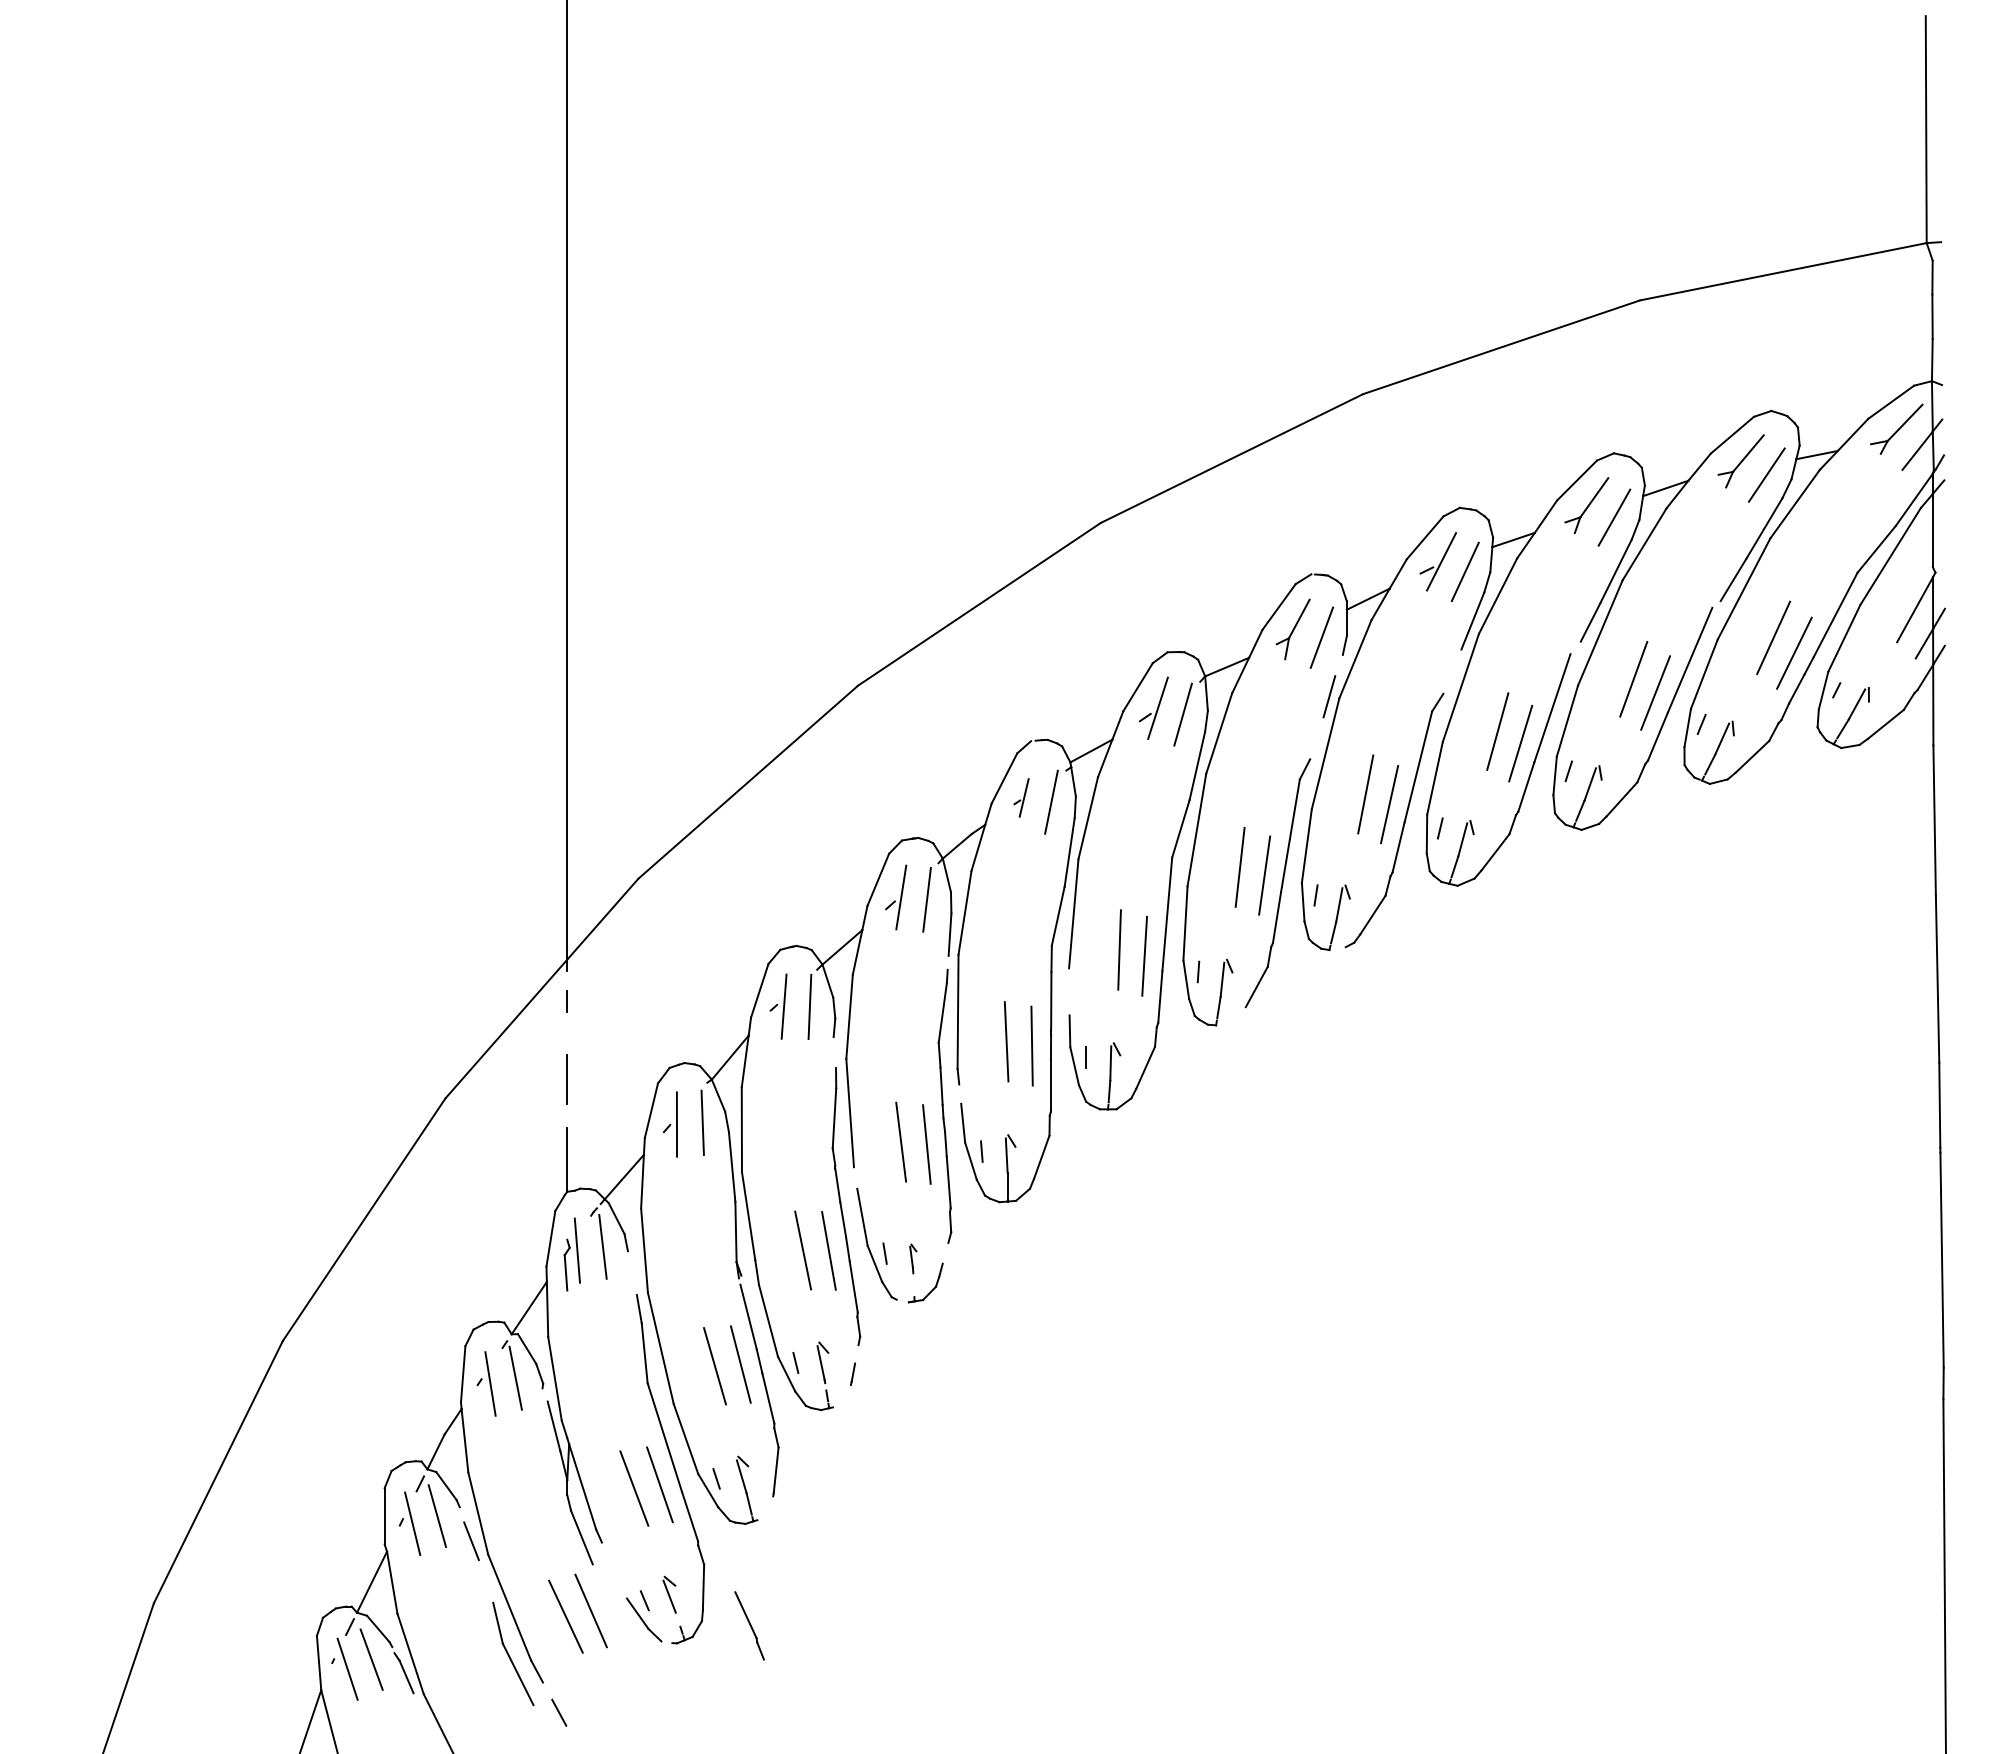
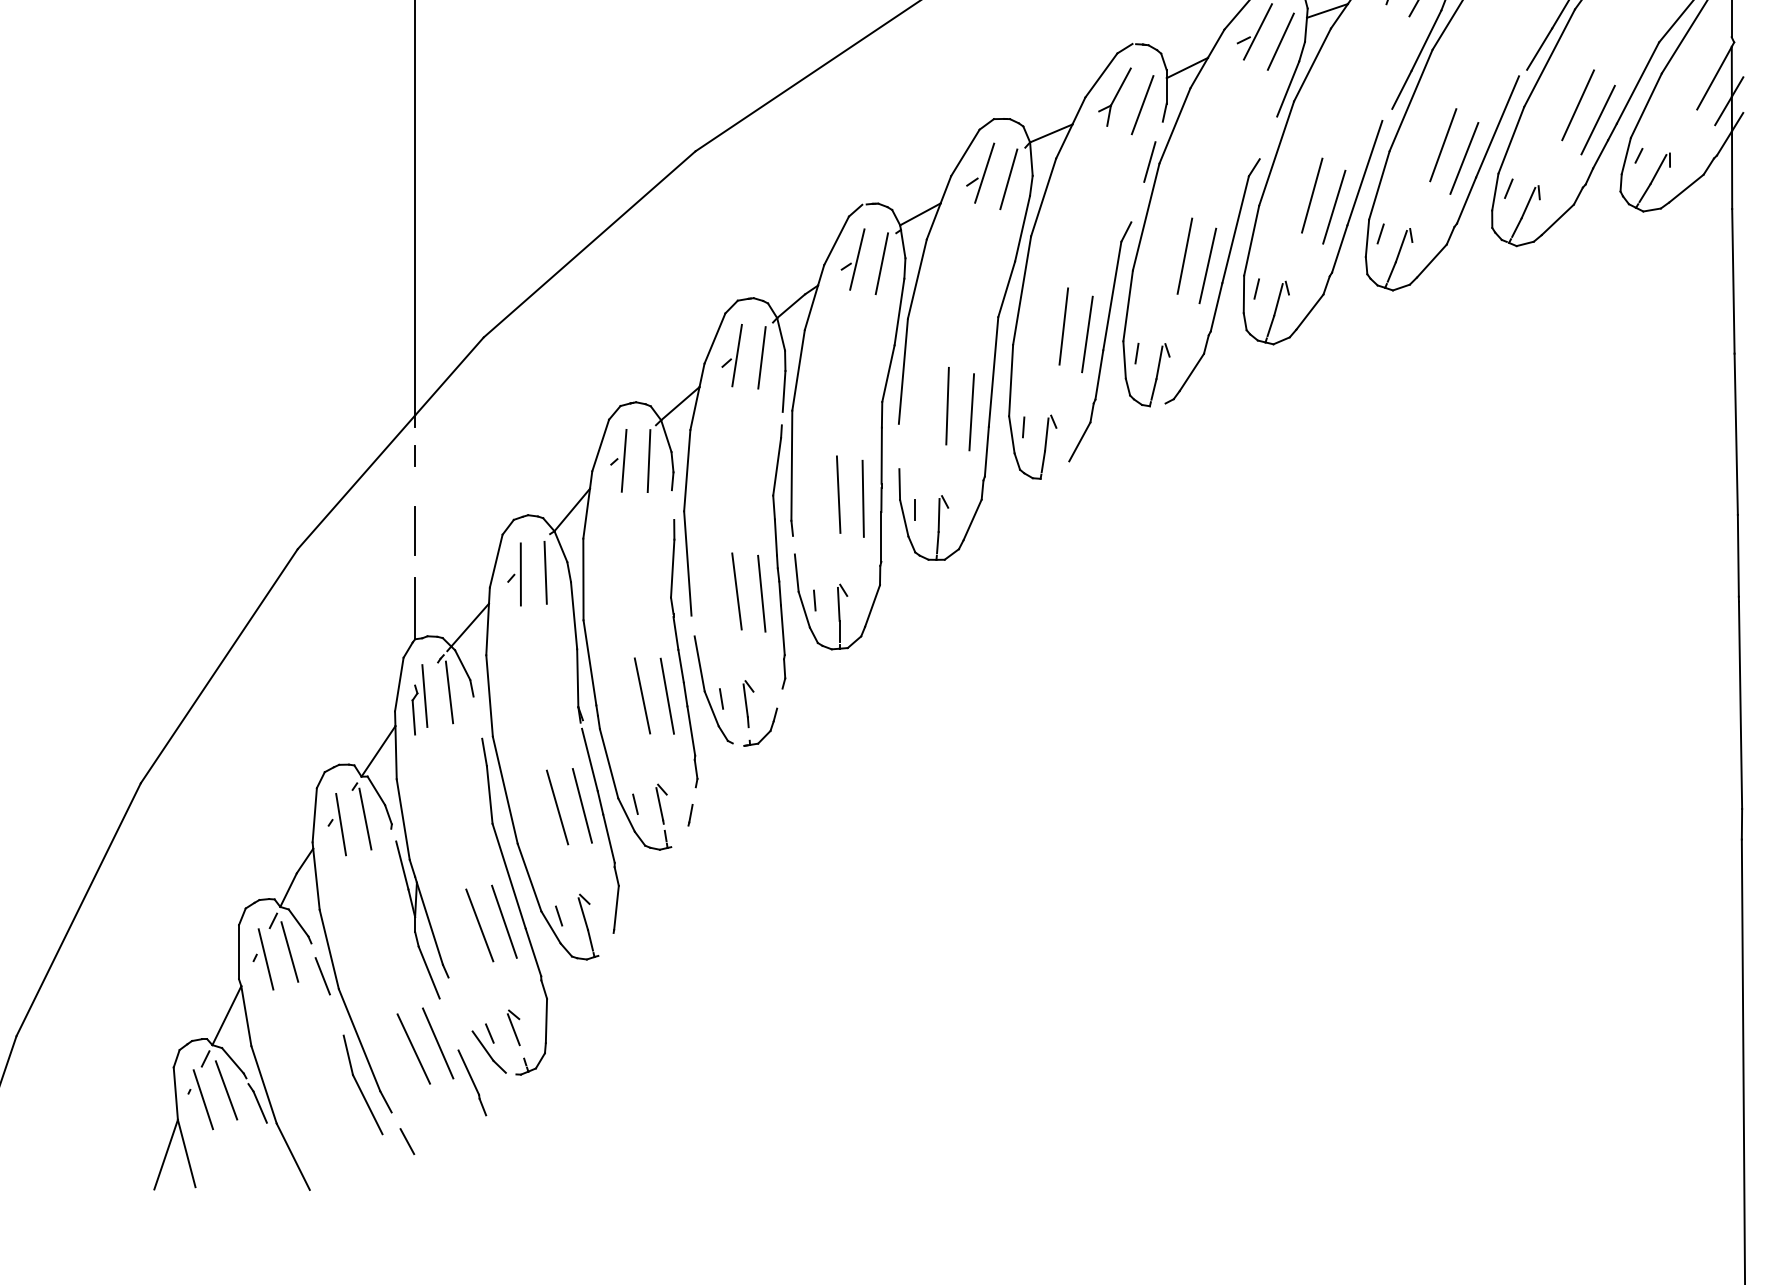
part: (1021, 797) -> (853, 259), size x1.67
part: (913, 1258) -> (748, 703), size x1.67
part: (749, 1625) -> (472, 1082), moved

